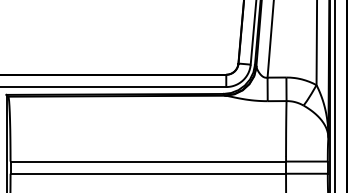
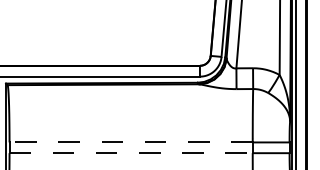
line: (148, 161) -> (131, 142), solid -> dashed
line: (148, 173) -> (131, 152), solid -> dashed

